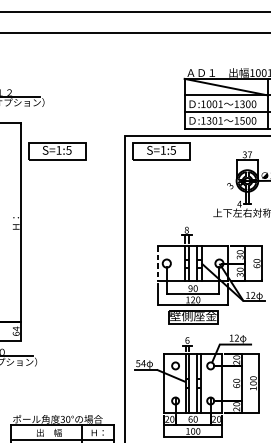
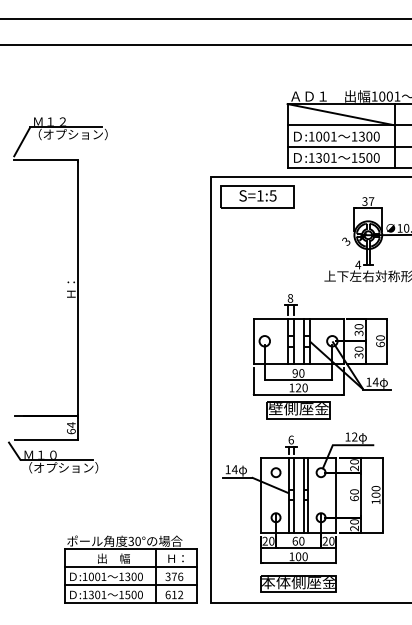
part: (56, 150) -> (123, 196), removed
line: (158, 263) -> (253, 341), dashed -> solid
text: (253, 294) -> (375, 381), 12 -> 14
text: (137, 363) -> (227, 469), 54 -> 14

